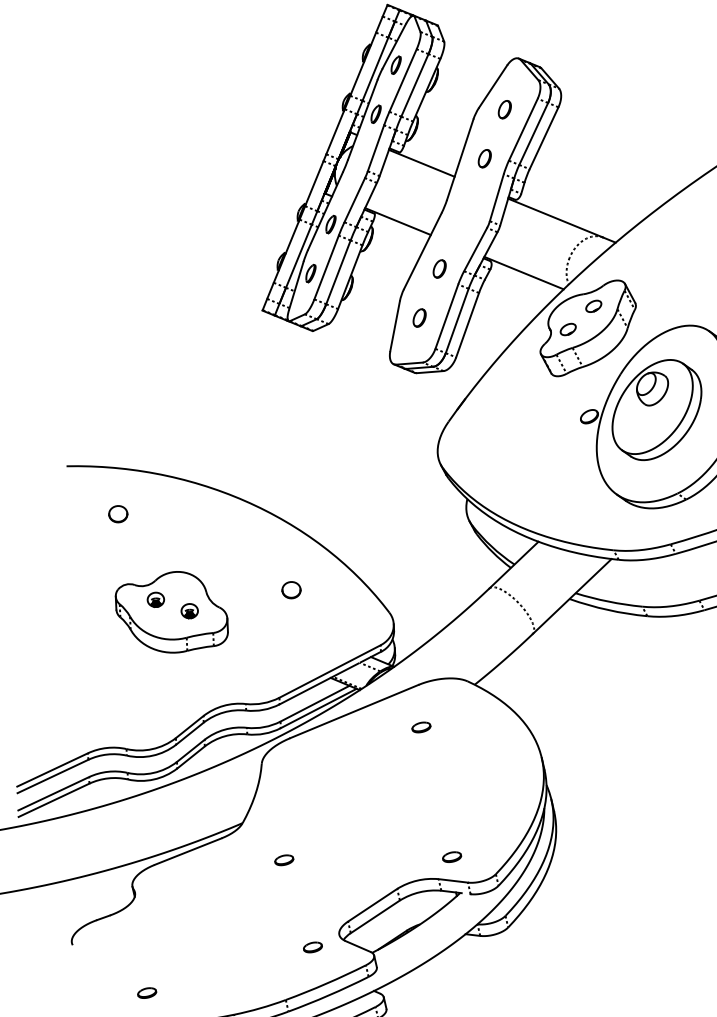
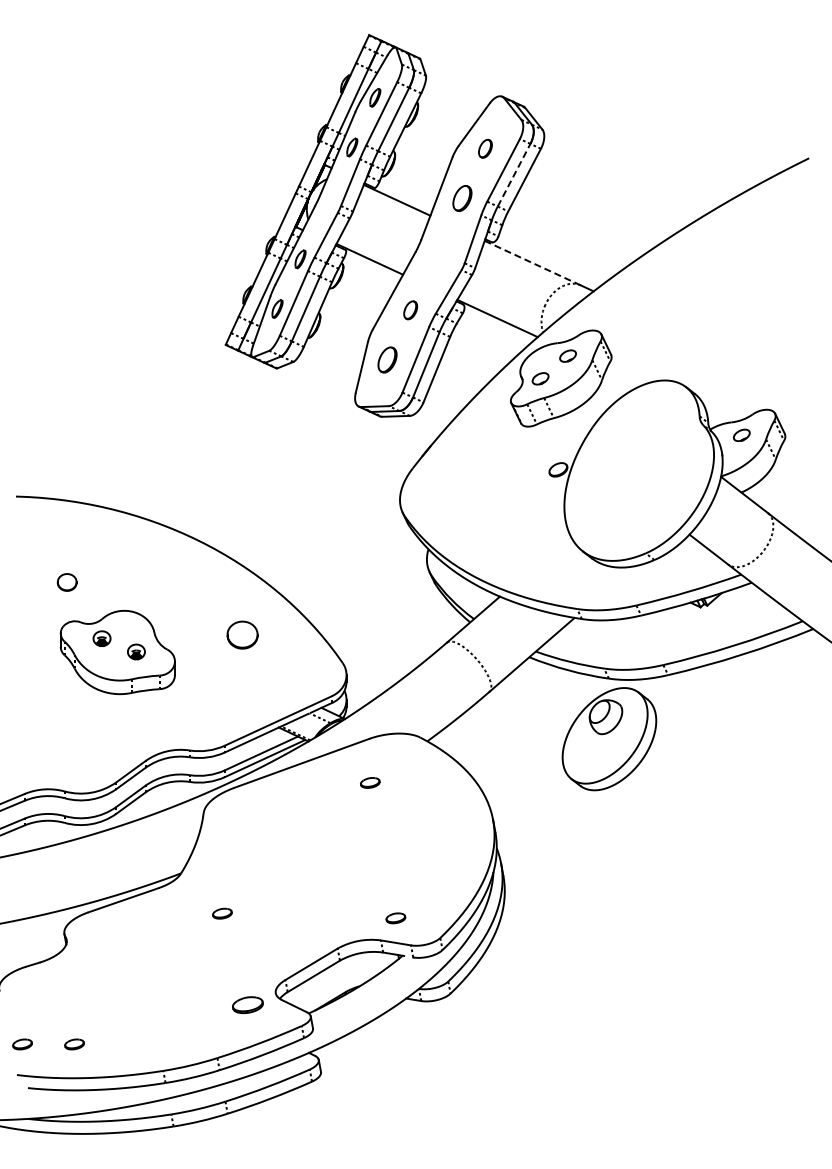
line: (534, 133) -> (514, 174), solid -> dashed
part: (484, 158) -> (462, 198), size x1.4
line: (555, 218) -> (532, 263), solid -> dashed
part: (419, 317) -> (387, 359), size x1.4
part: (657, 410) -> (609, 739), moved
part: (117, 514) -> (66, 582), moved
part: (291, 589) -> (242, 634), size x1.6
part: (312, 946) -> (247, 1004), size x1.6
part: (96, 995) -> (22, 1044), added

